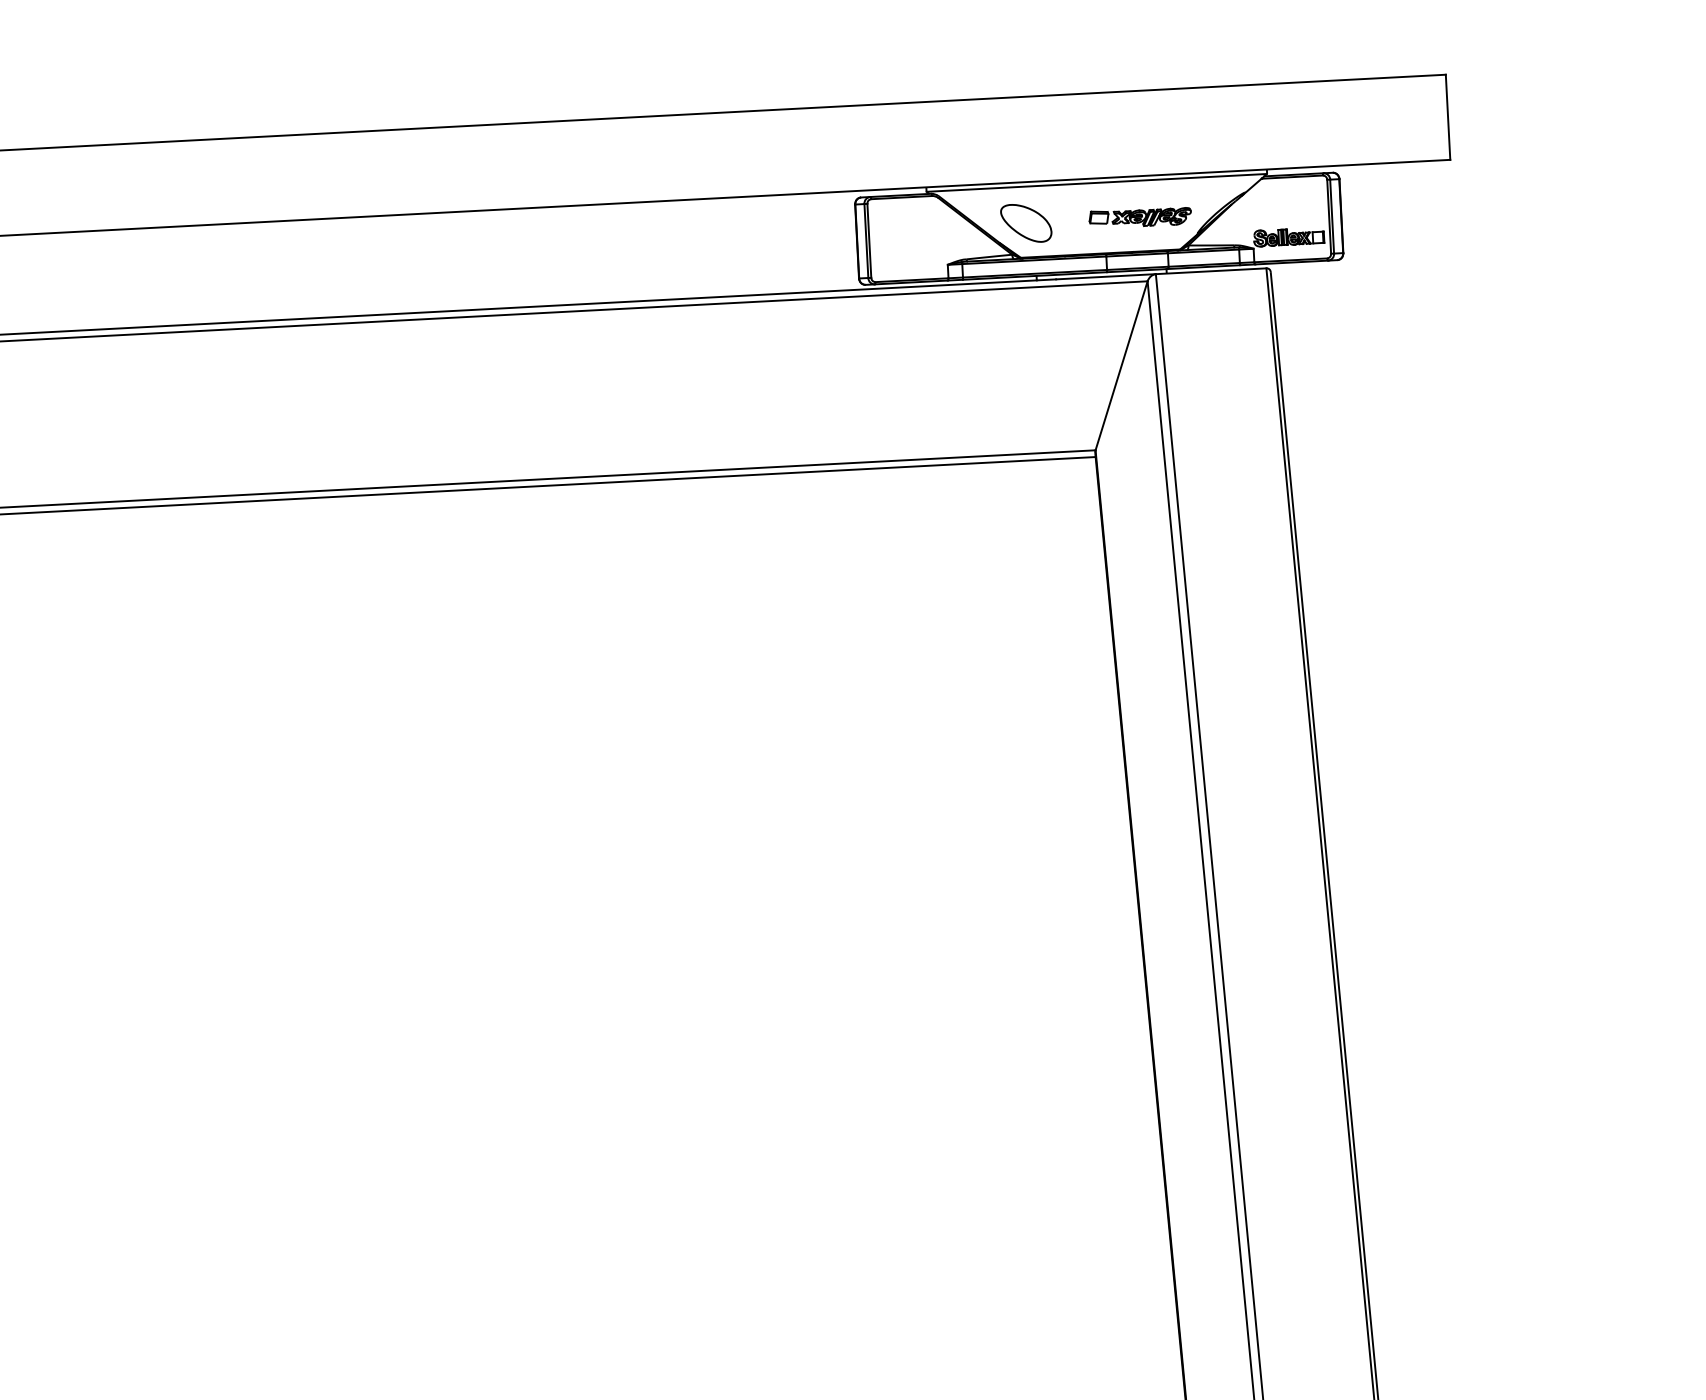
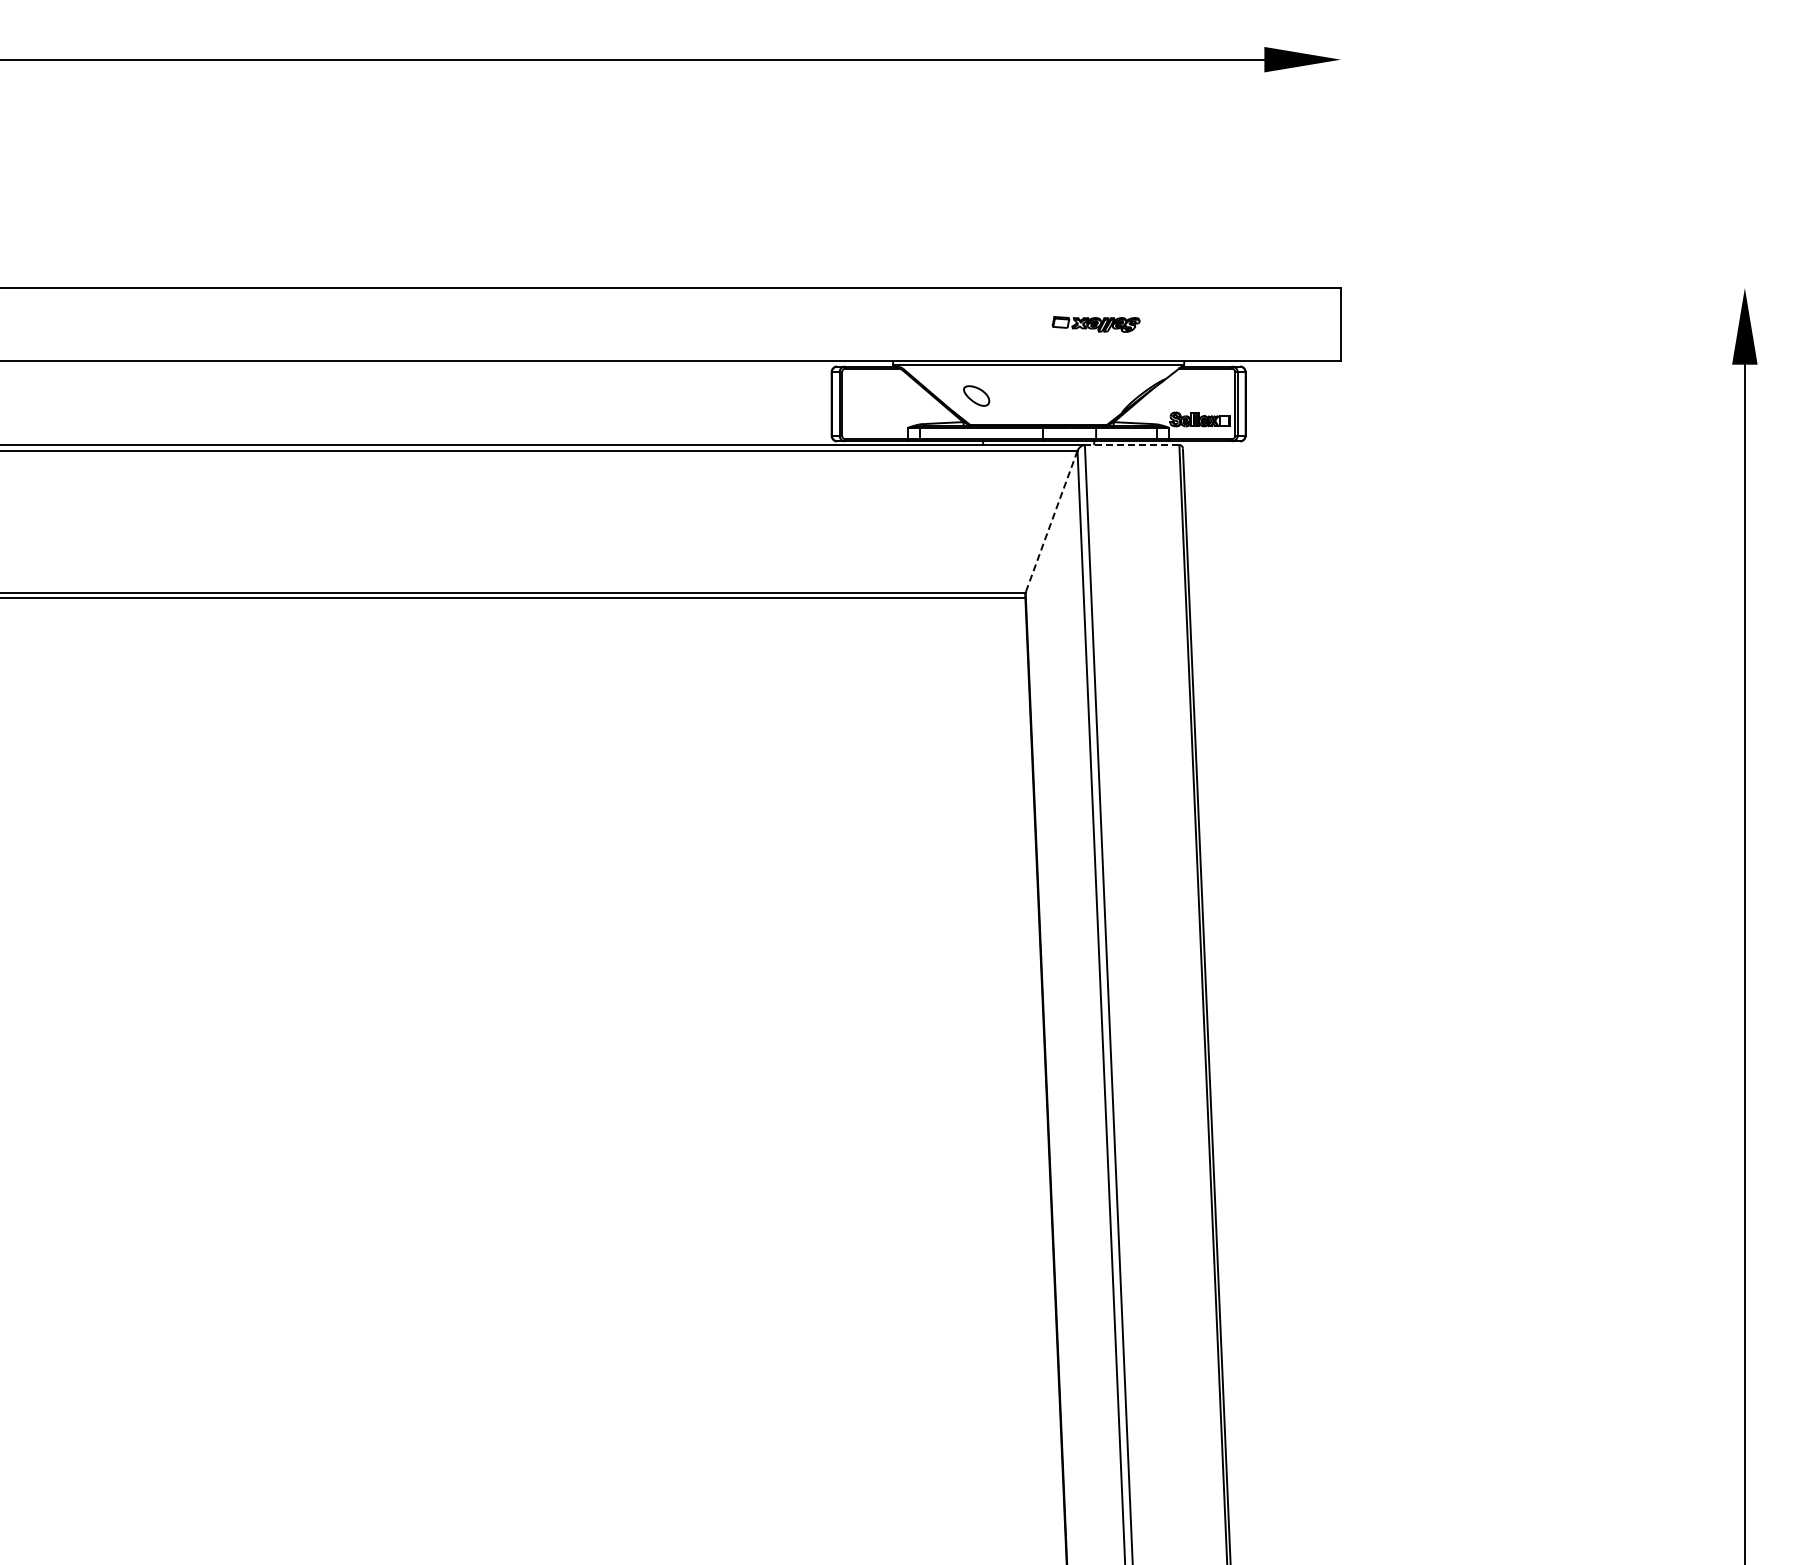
part: (1139, 217) -> (1095, 324), moved
part: (1026, 222) -> (976, 395), size x0.6
line: (1210, 271) -> (1131, 445), solid -> dashed
line: (1121, 366) -> (1051, 522), solid -> dashed

